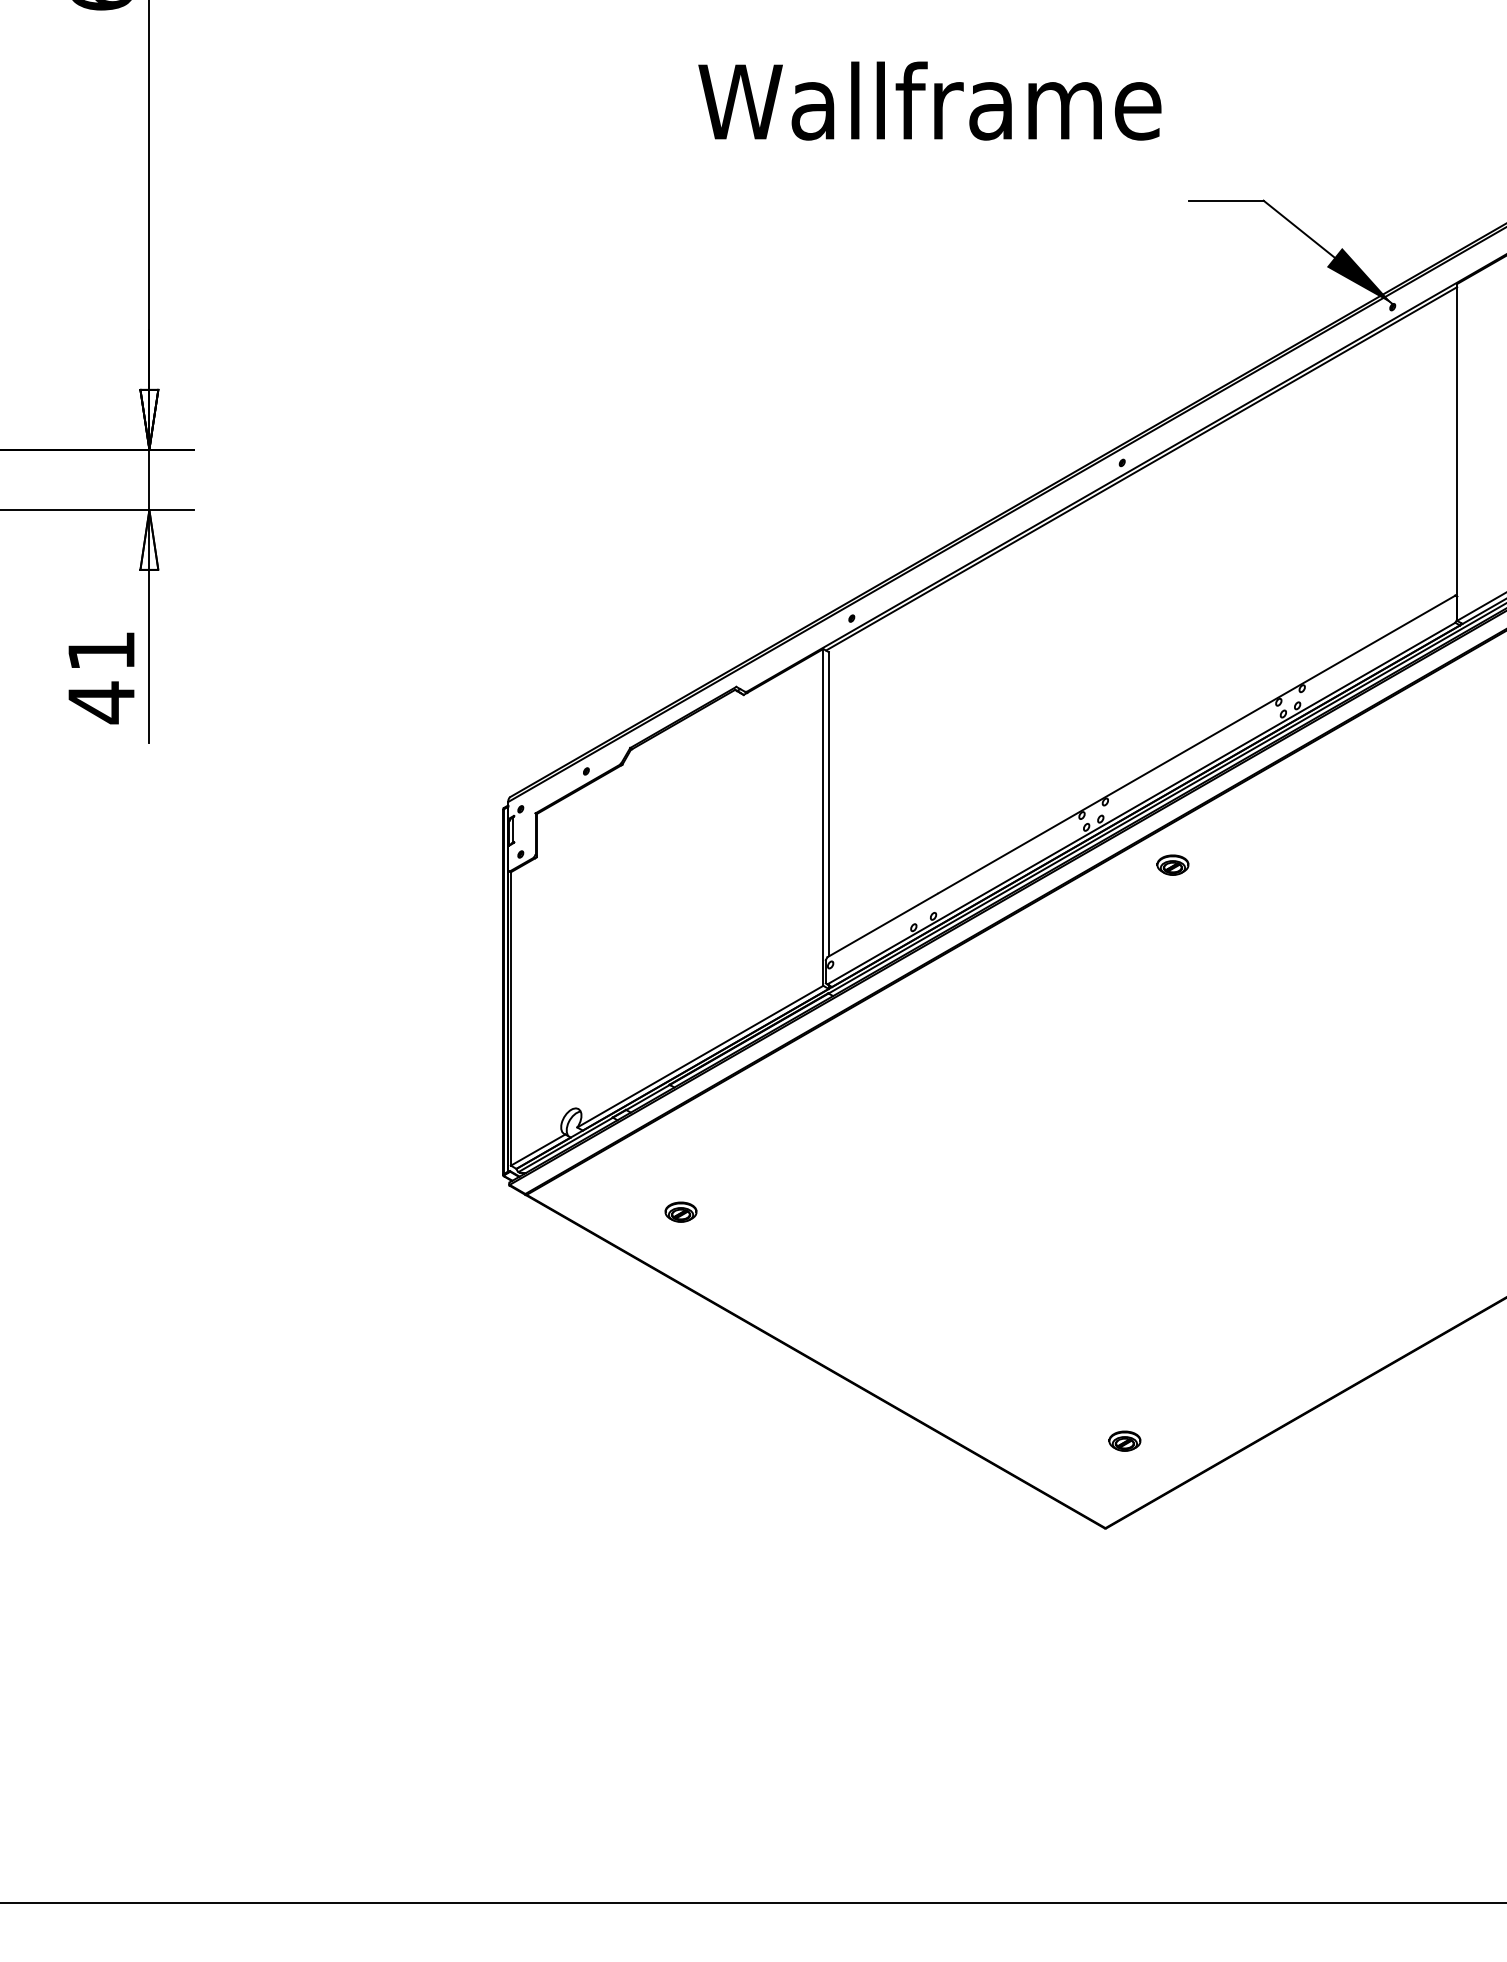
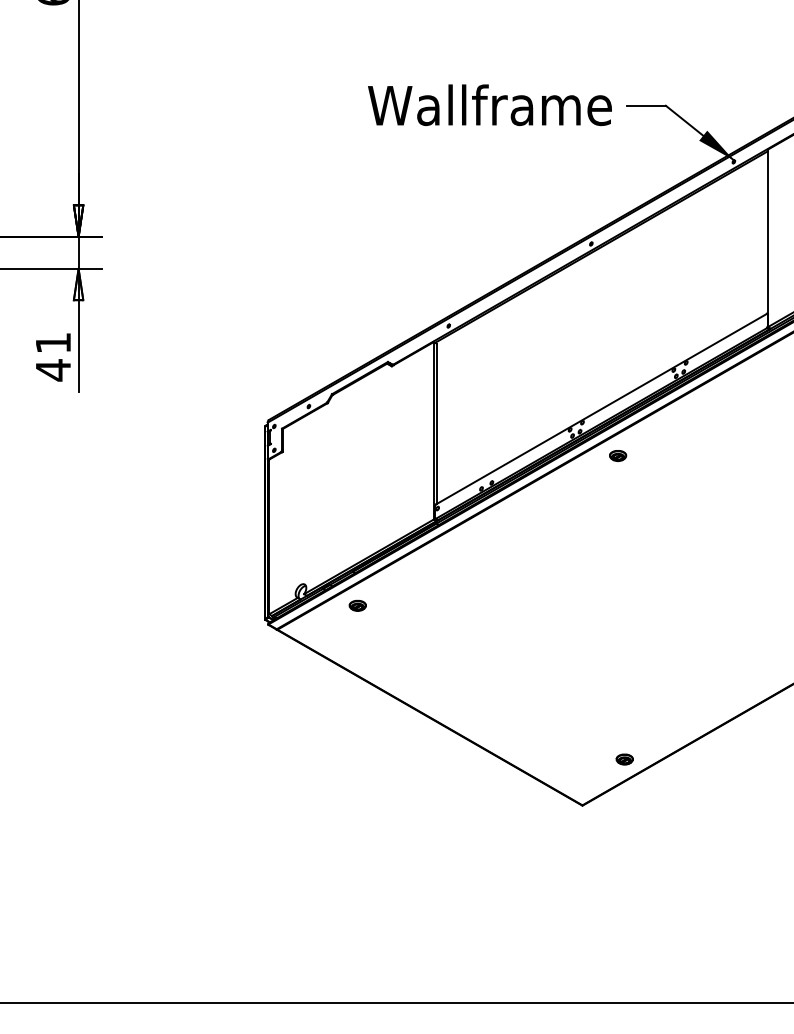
text: (929, 101) -> (489, 105), moved
part: (680, 1211) -> (357, 605), moved
part: (1124, 1441) -> (624, 759), moved

